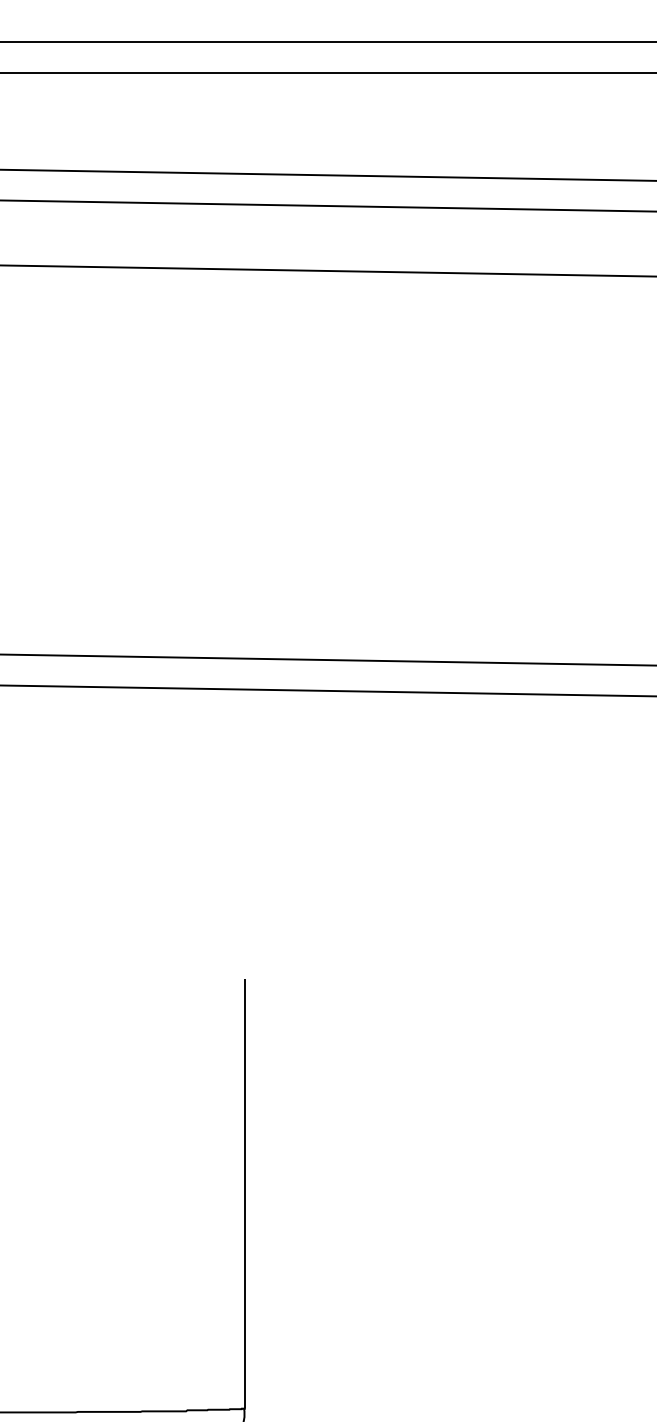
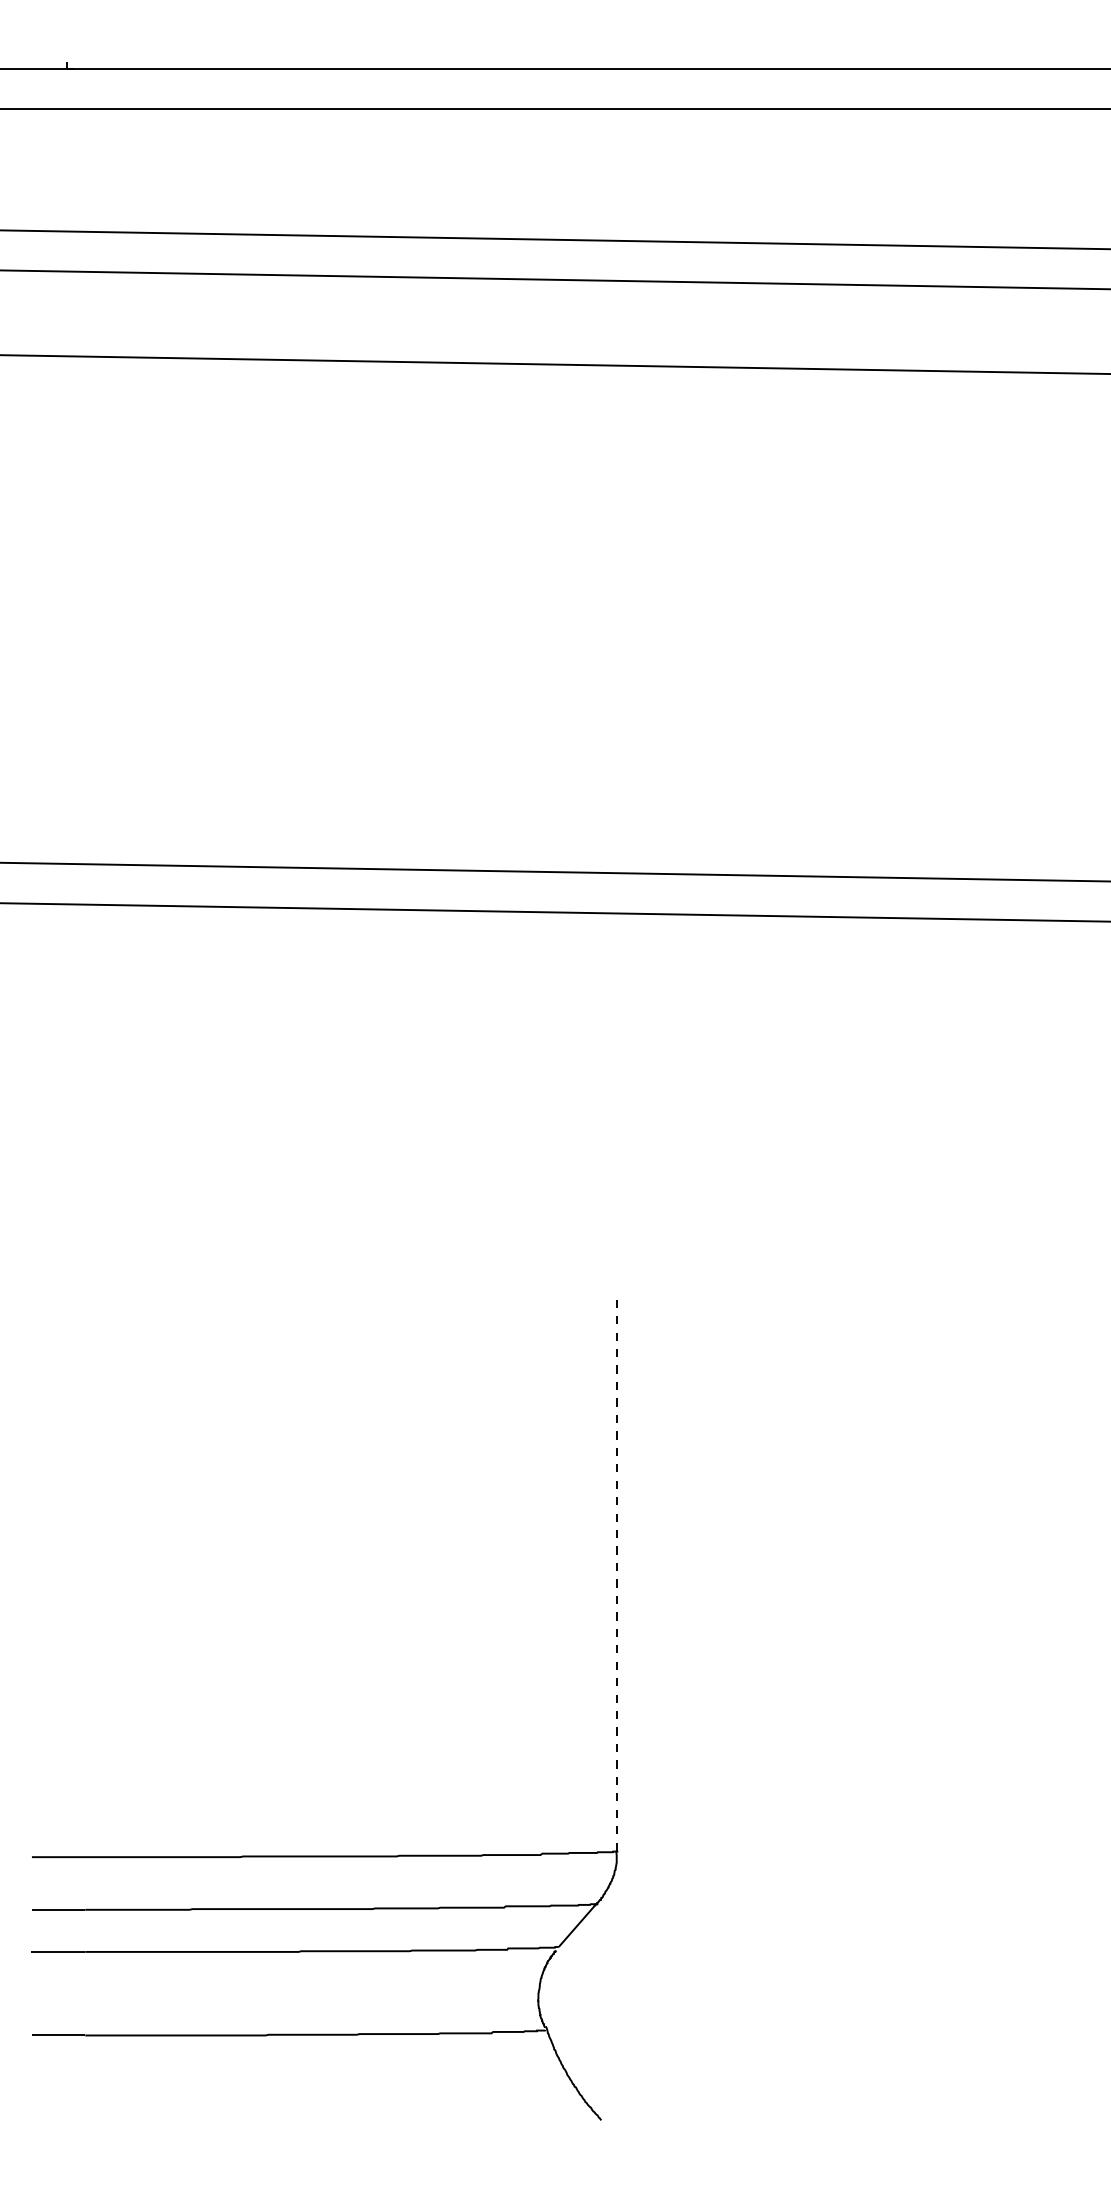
line: (245, 1193) -> (617, 1570), solid -> dashed

